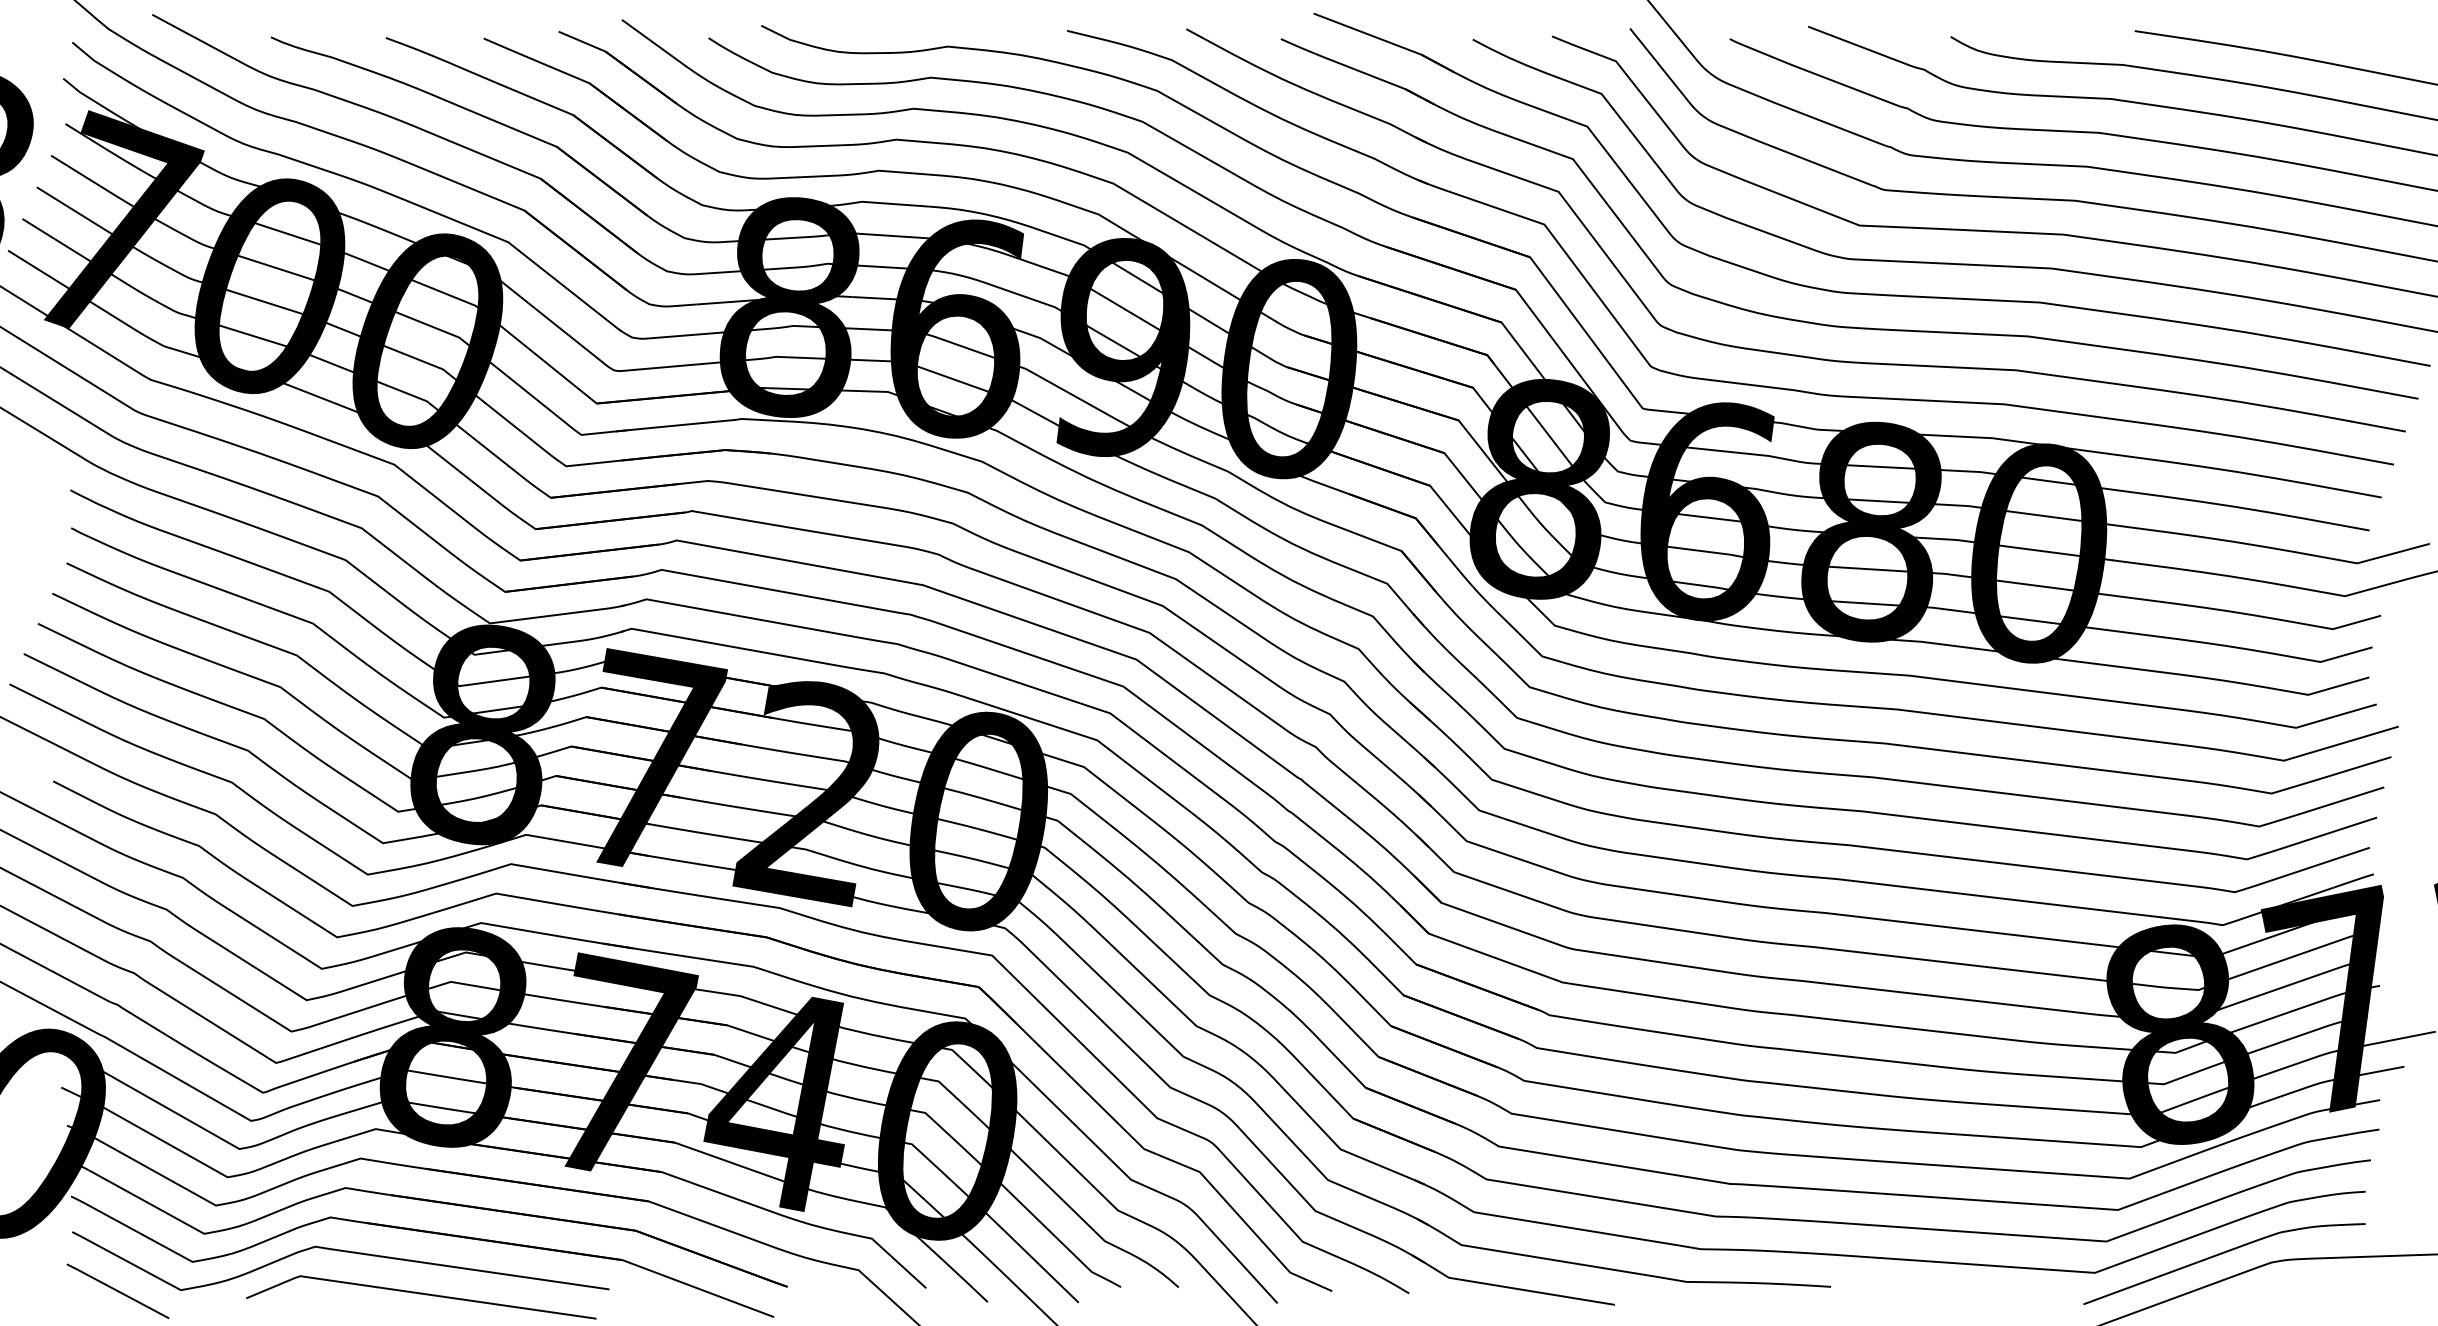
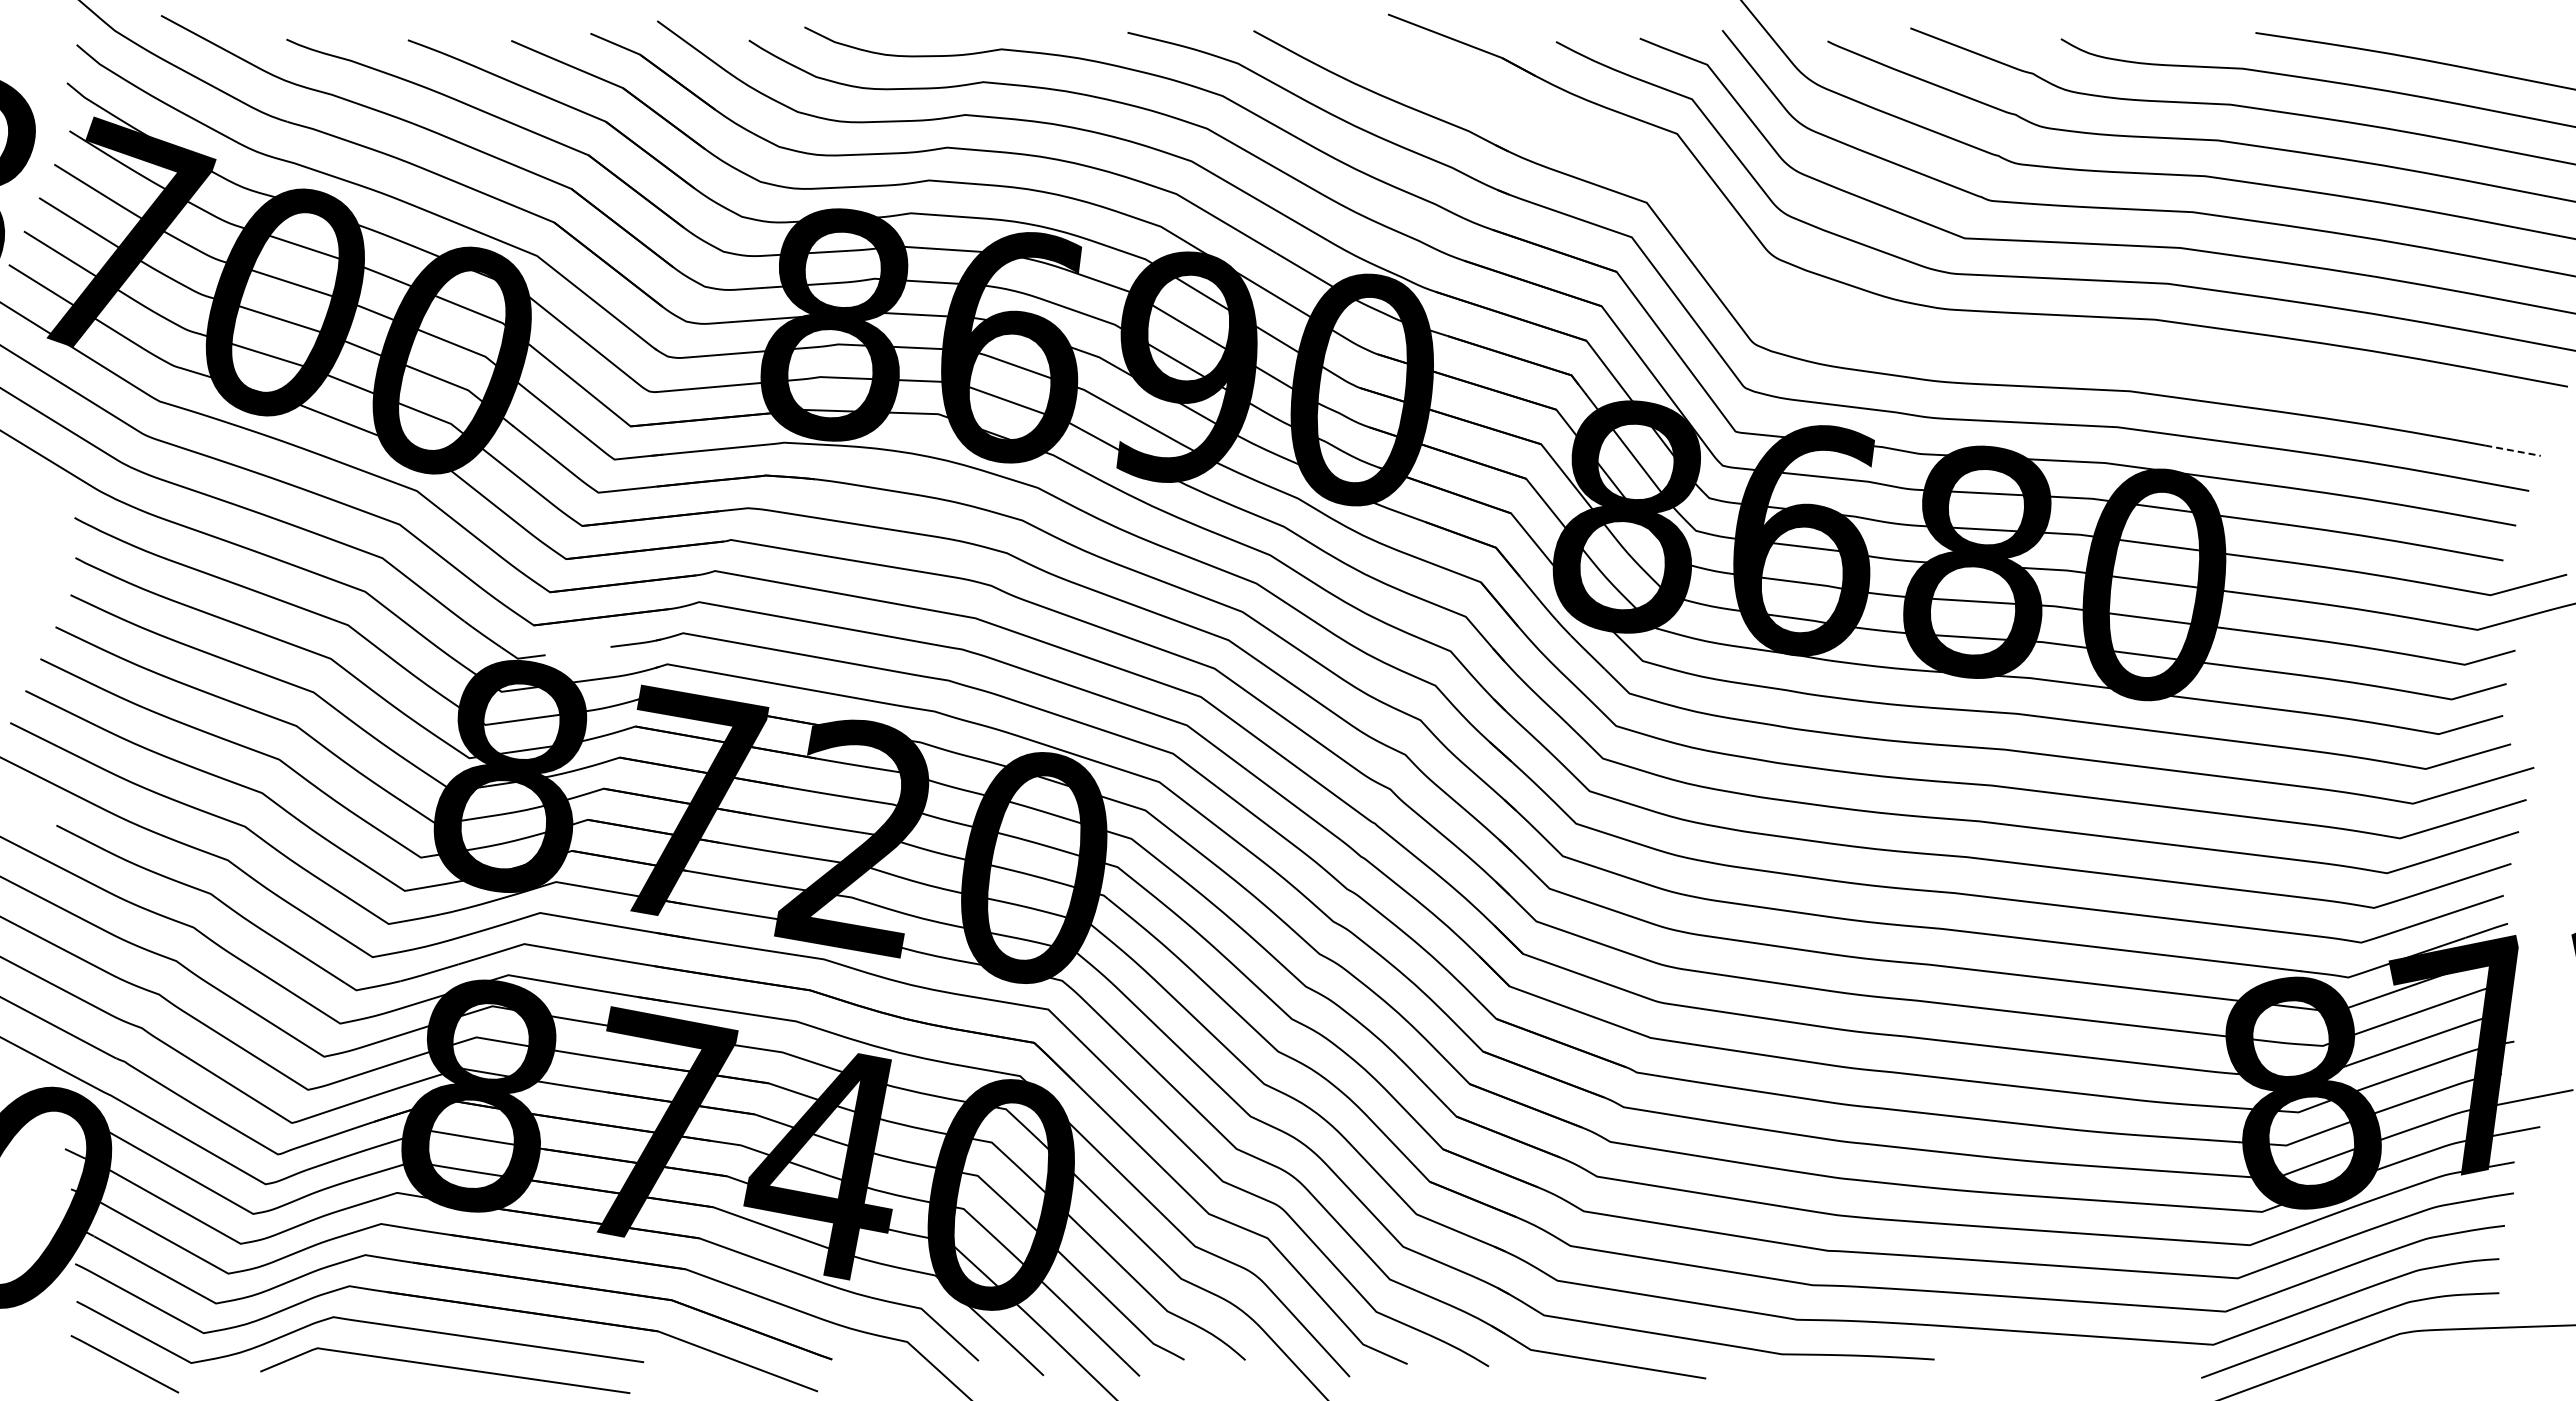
part: (1845, 326) -> (1949, 344), removed
line: (2379, 426) -> (2513, 450), solid -> dashed
line: (546, 615) -> (577, 650), removed

